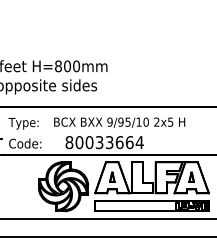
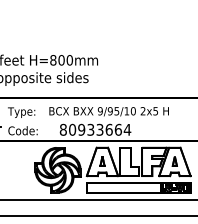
text: (89, 142) -> (81, 129), 80033664 -> 80933664

